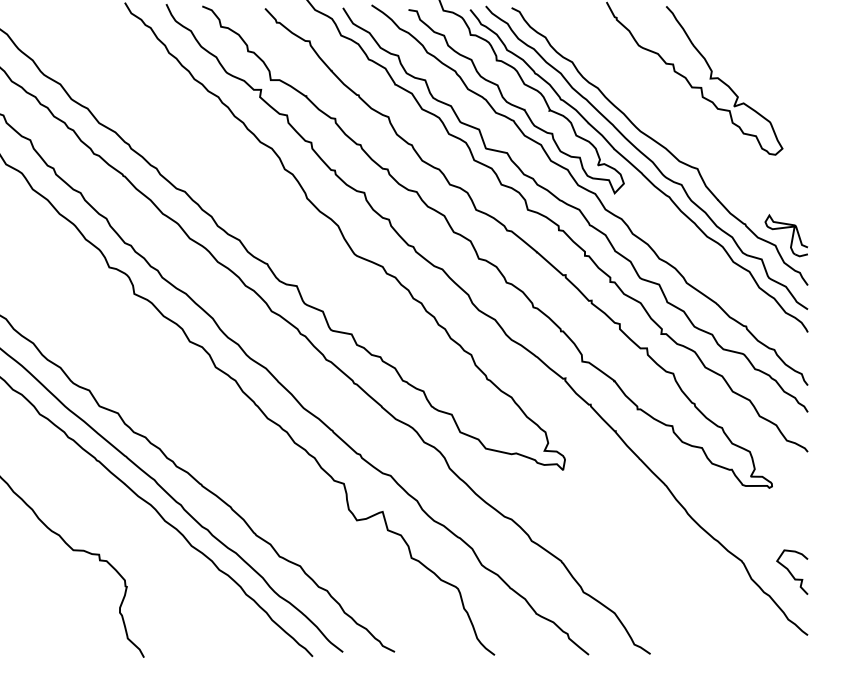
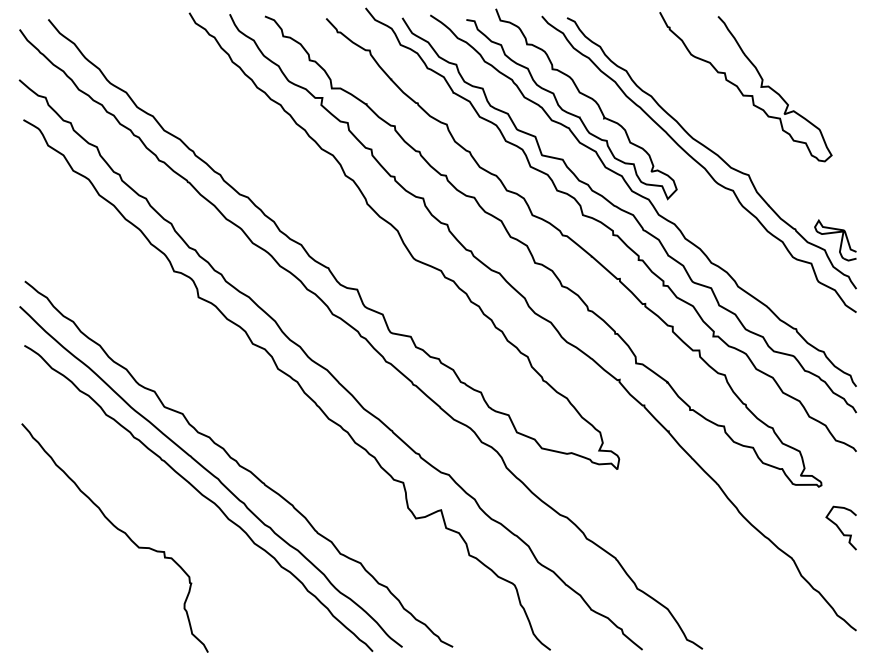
curve: (639, 171) -> (691, 177), removed
curve: (790, 571) -> (839, 527), moved

